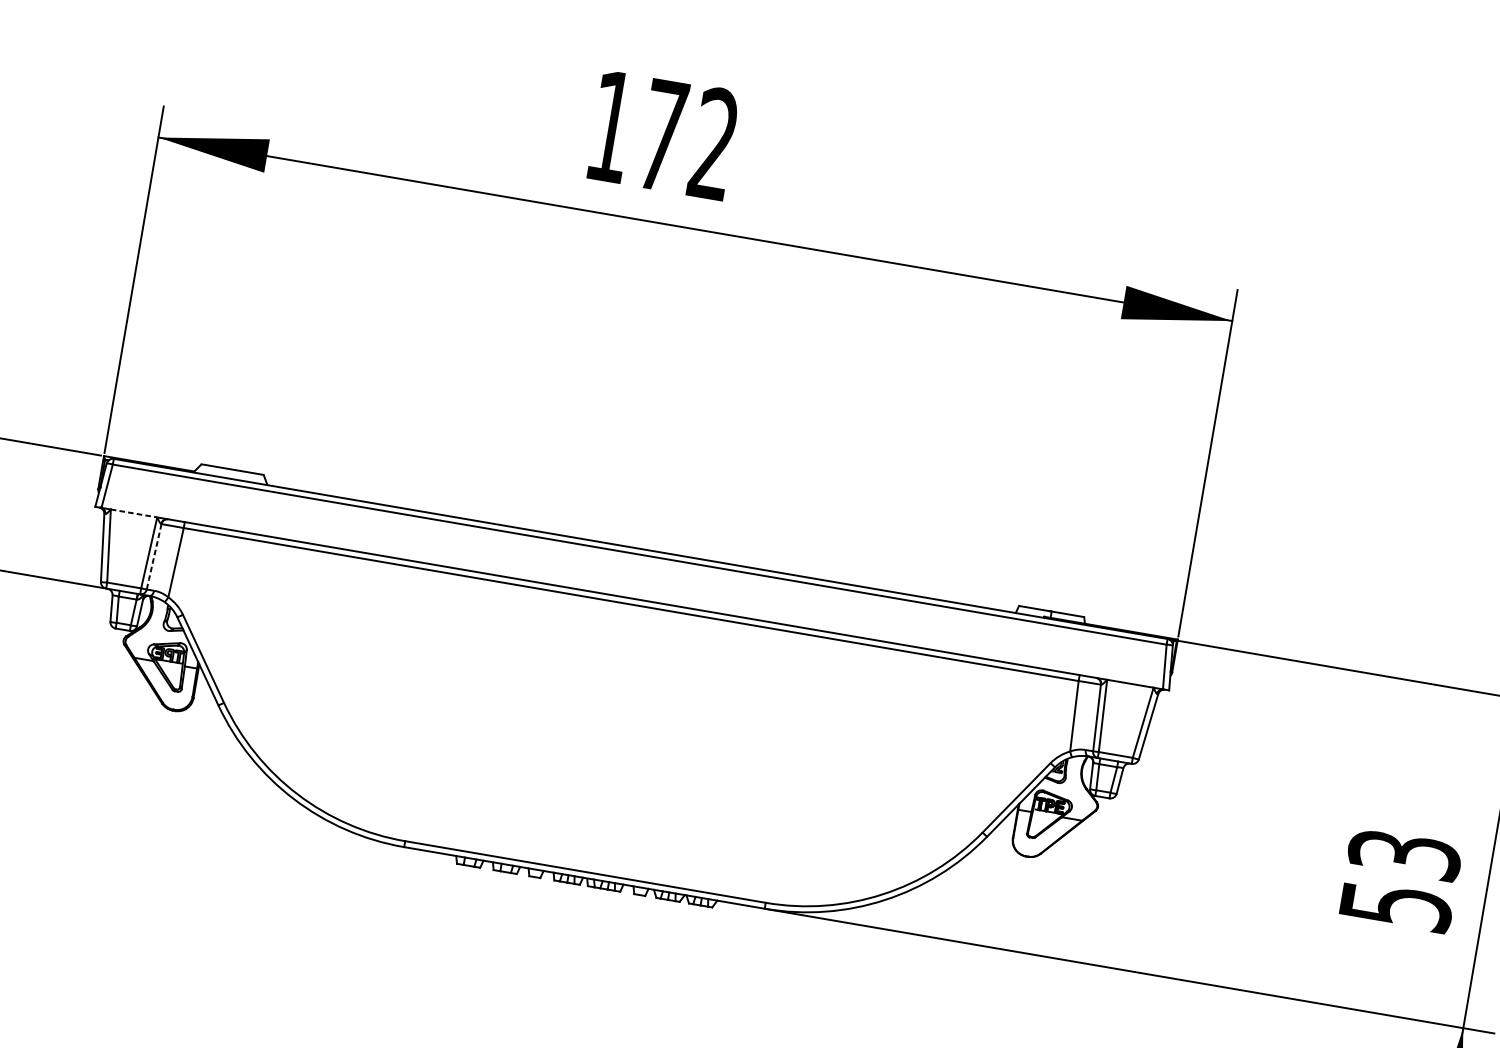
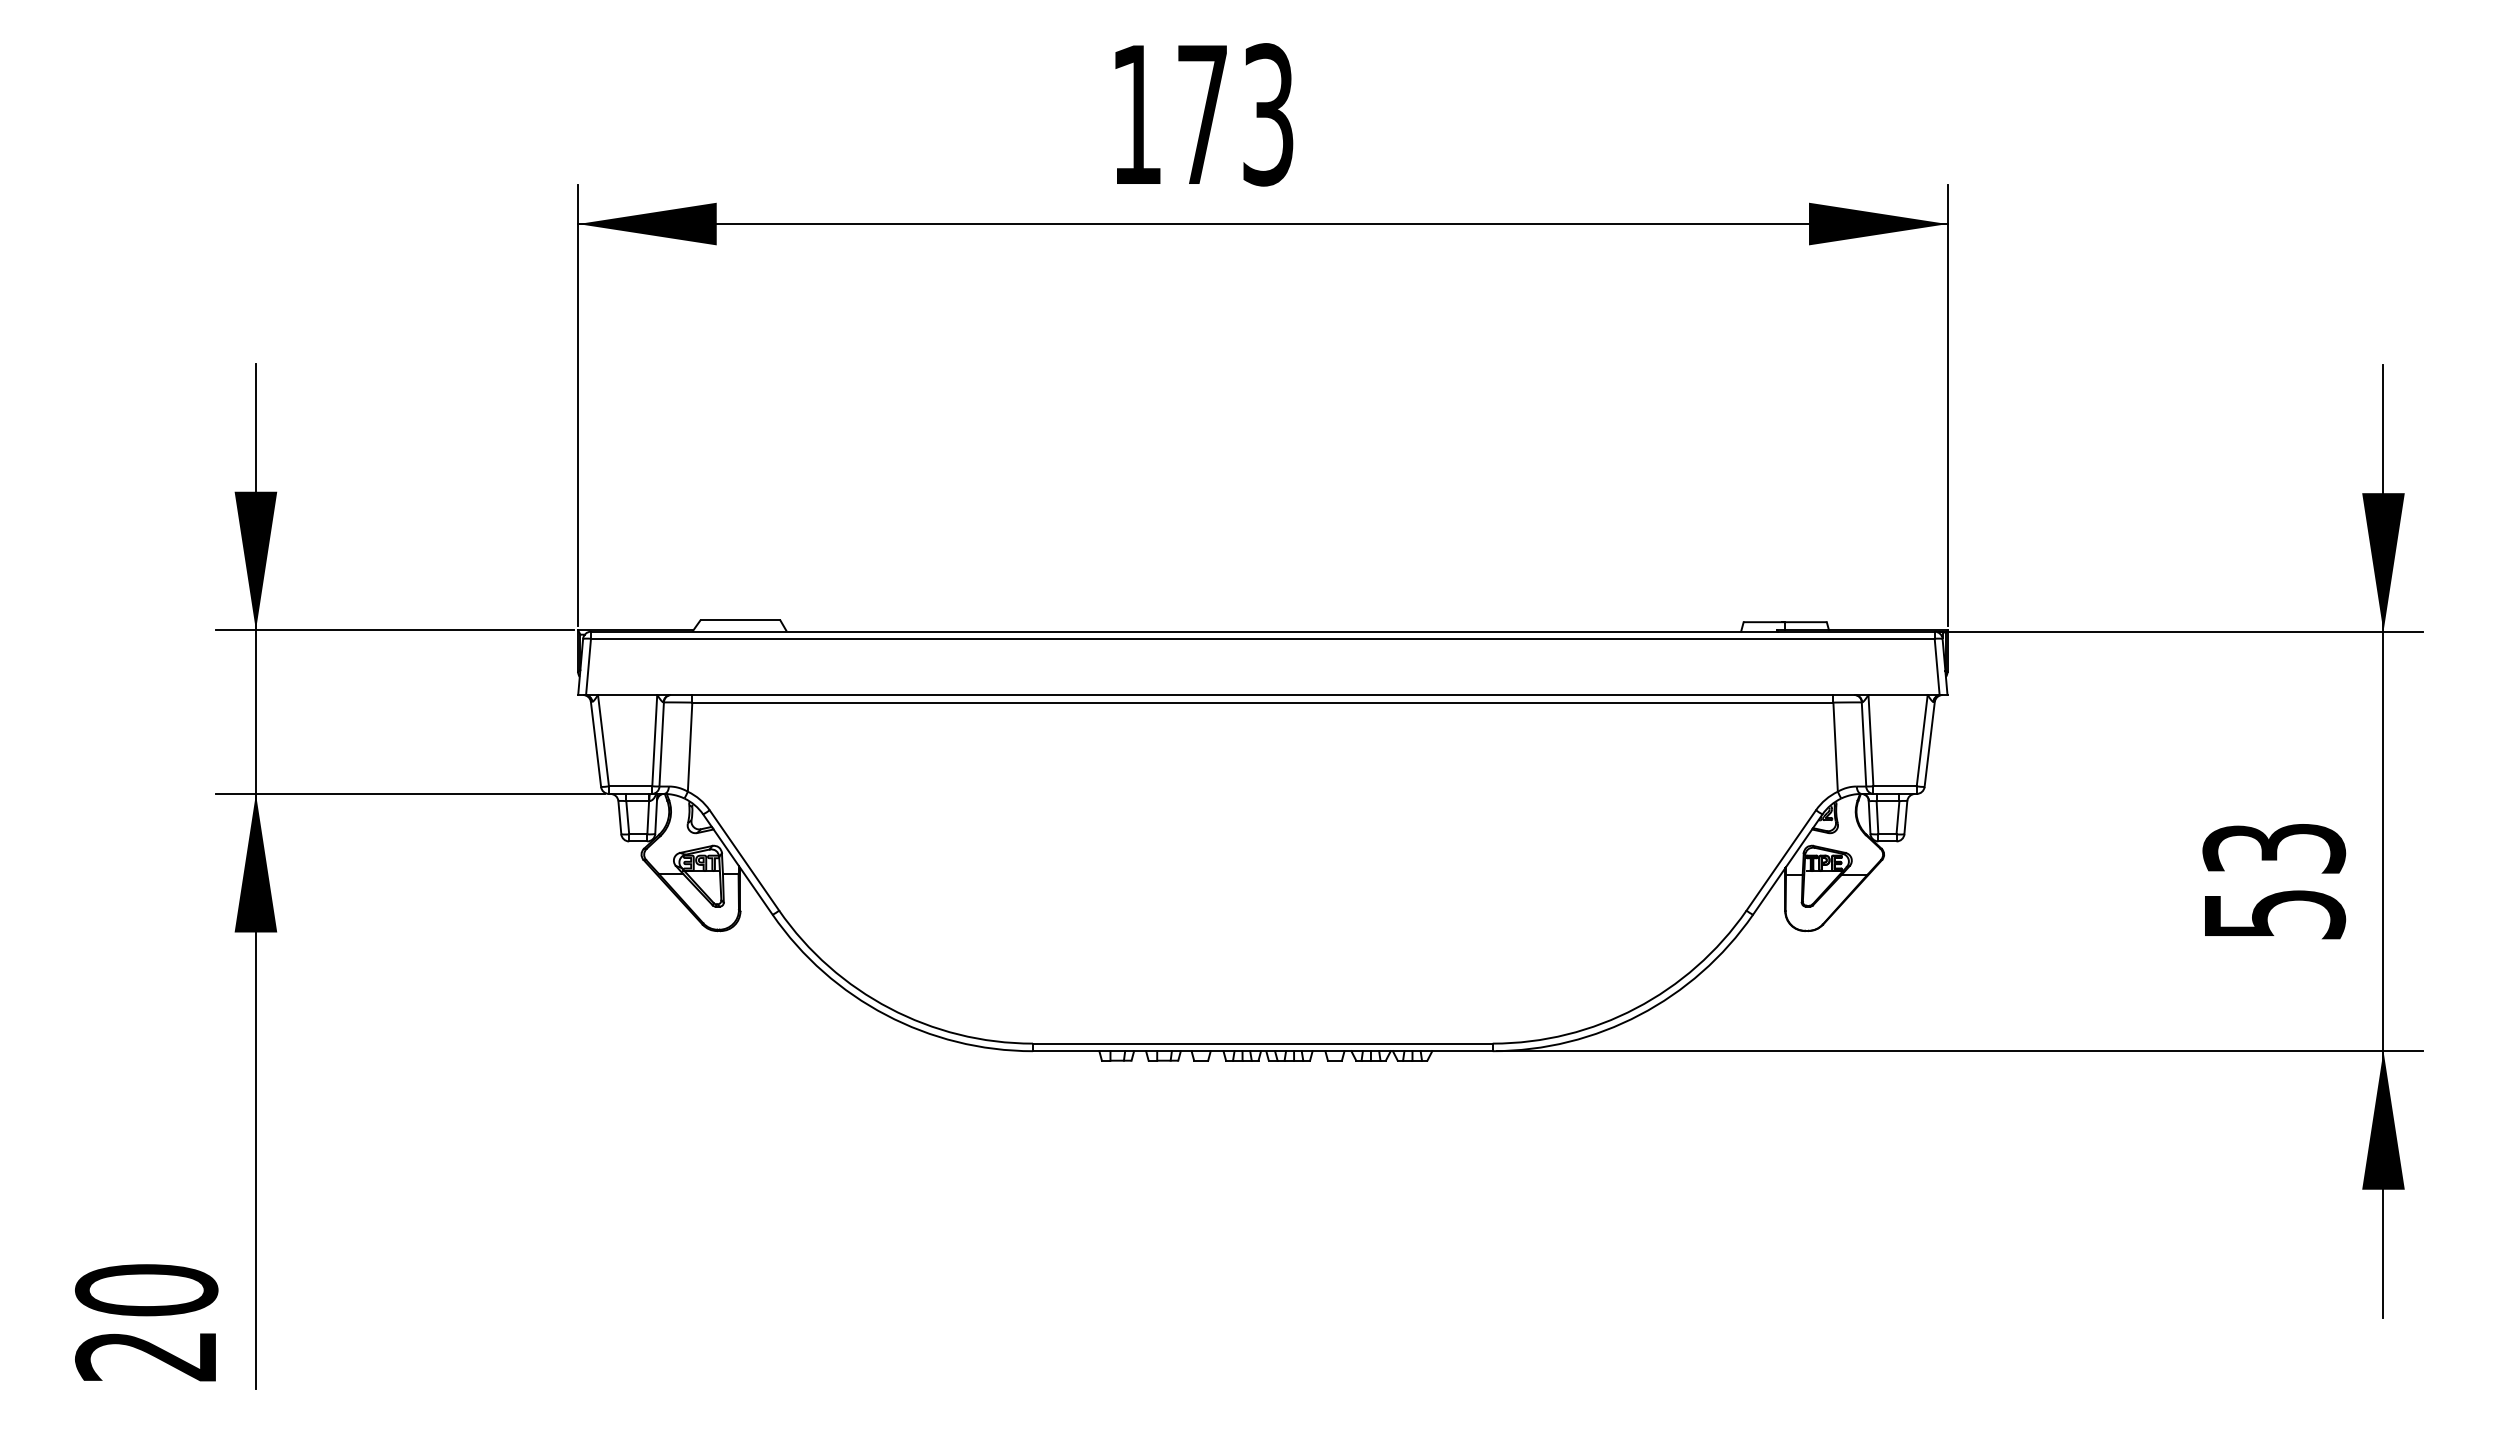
text: (714, 144) -> (1268, 114), 172 -> 173
line: (133, 513) -> (627, 695), dashed -> solid
line: (154, 556) -> (661, 744), dashed -> solid

